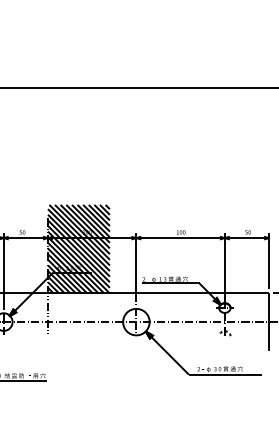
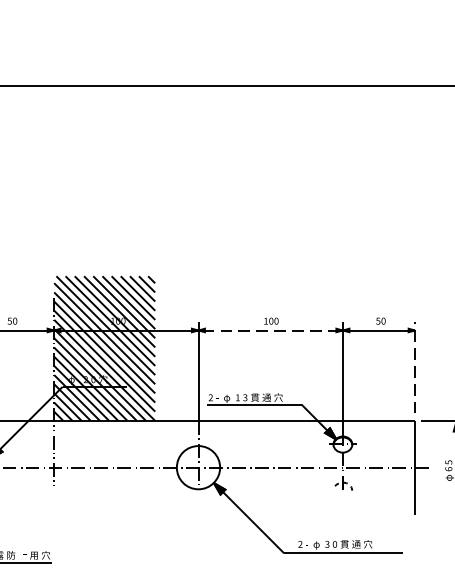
line: (180, 238) -> (270, 331), solid -> dashed
line: (269, 260) -> (415, 367), solid -> dashed

